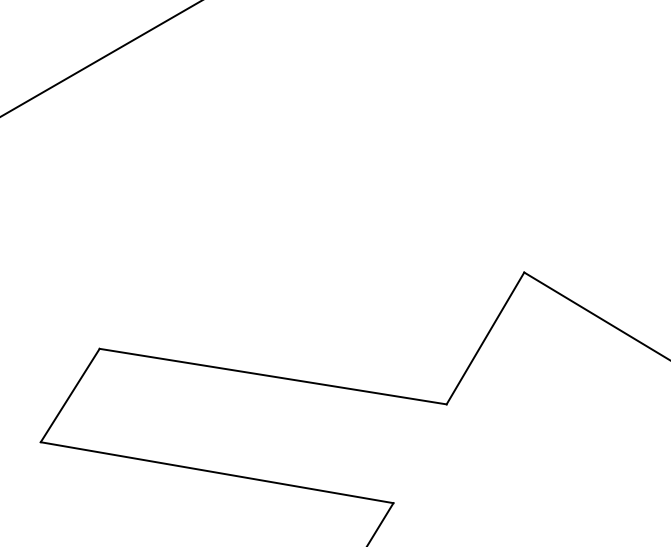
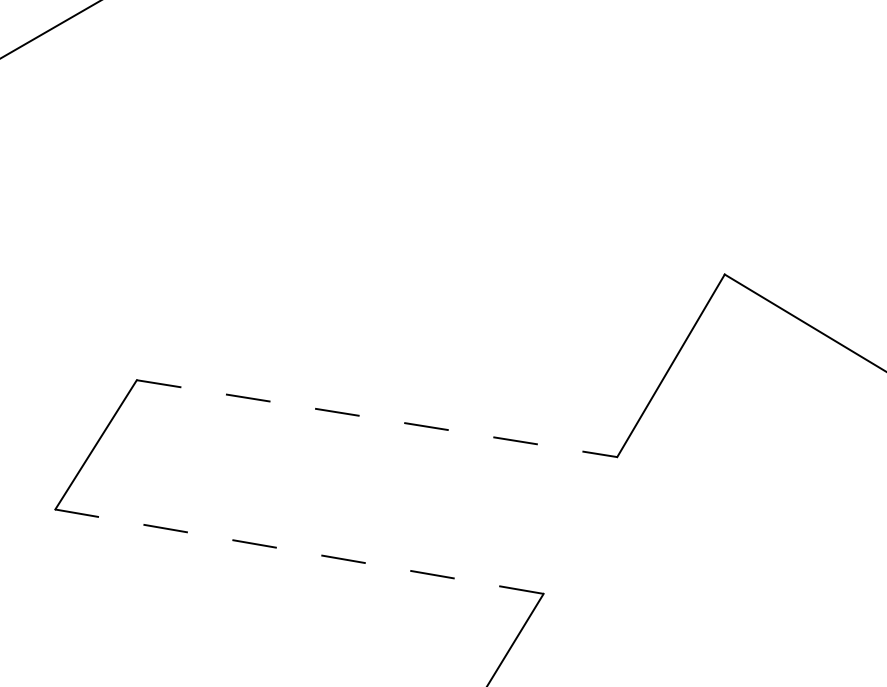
line: (273, 376) -> (377, 418), solid -> dashed
line: (217, 472) -> (300, 551), solid -> dashed

